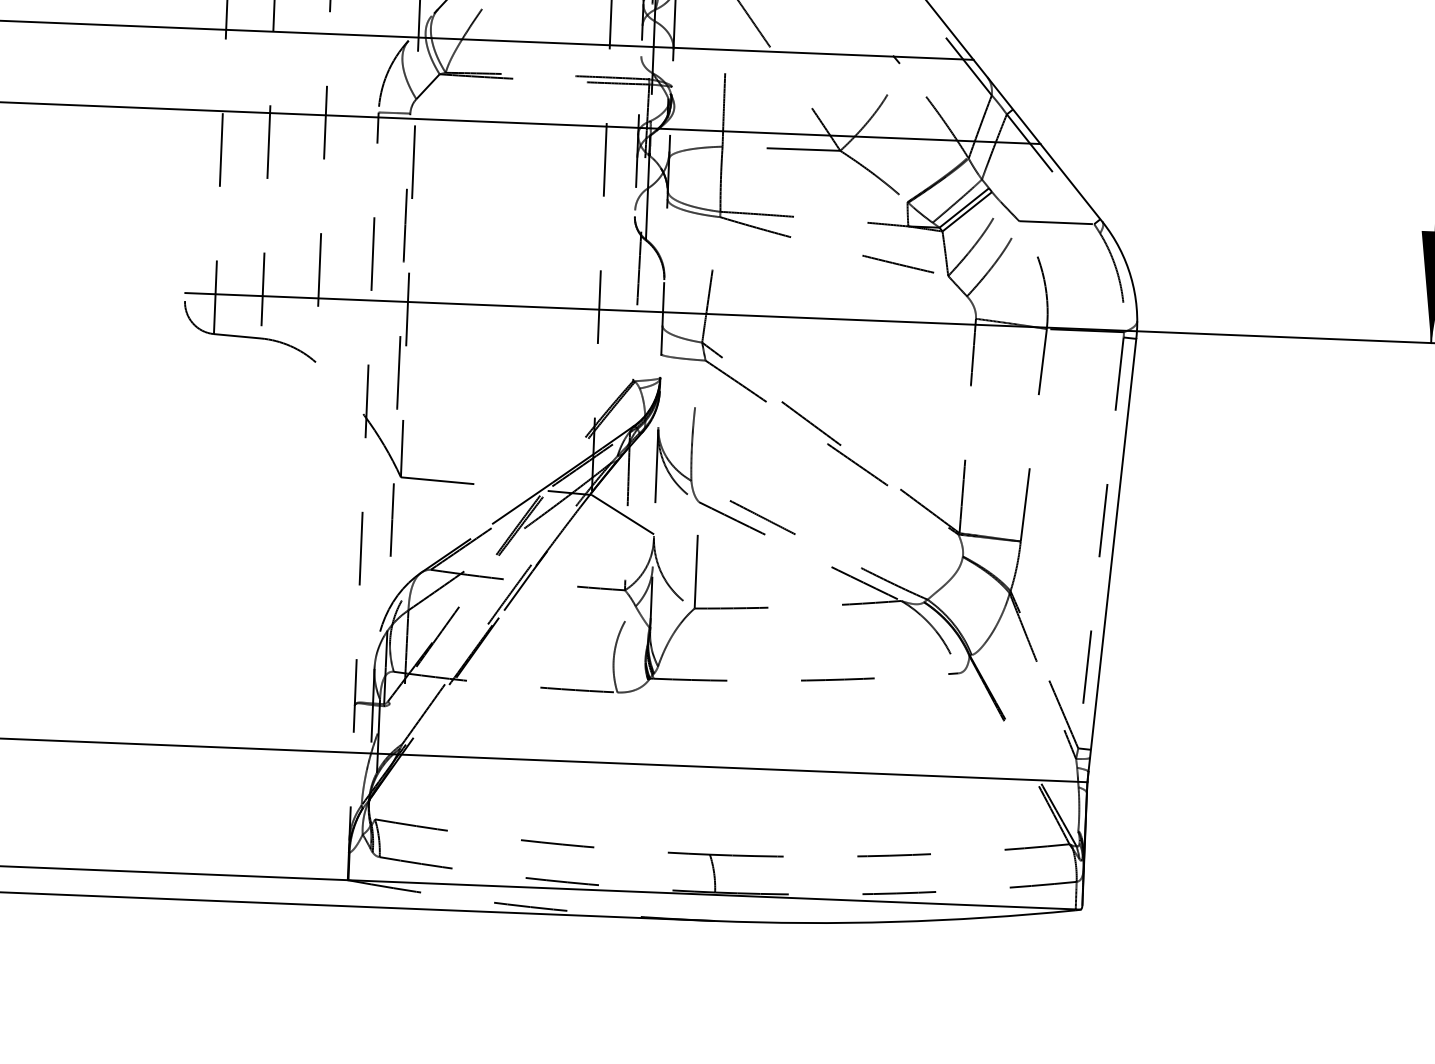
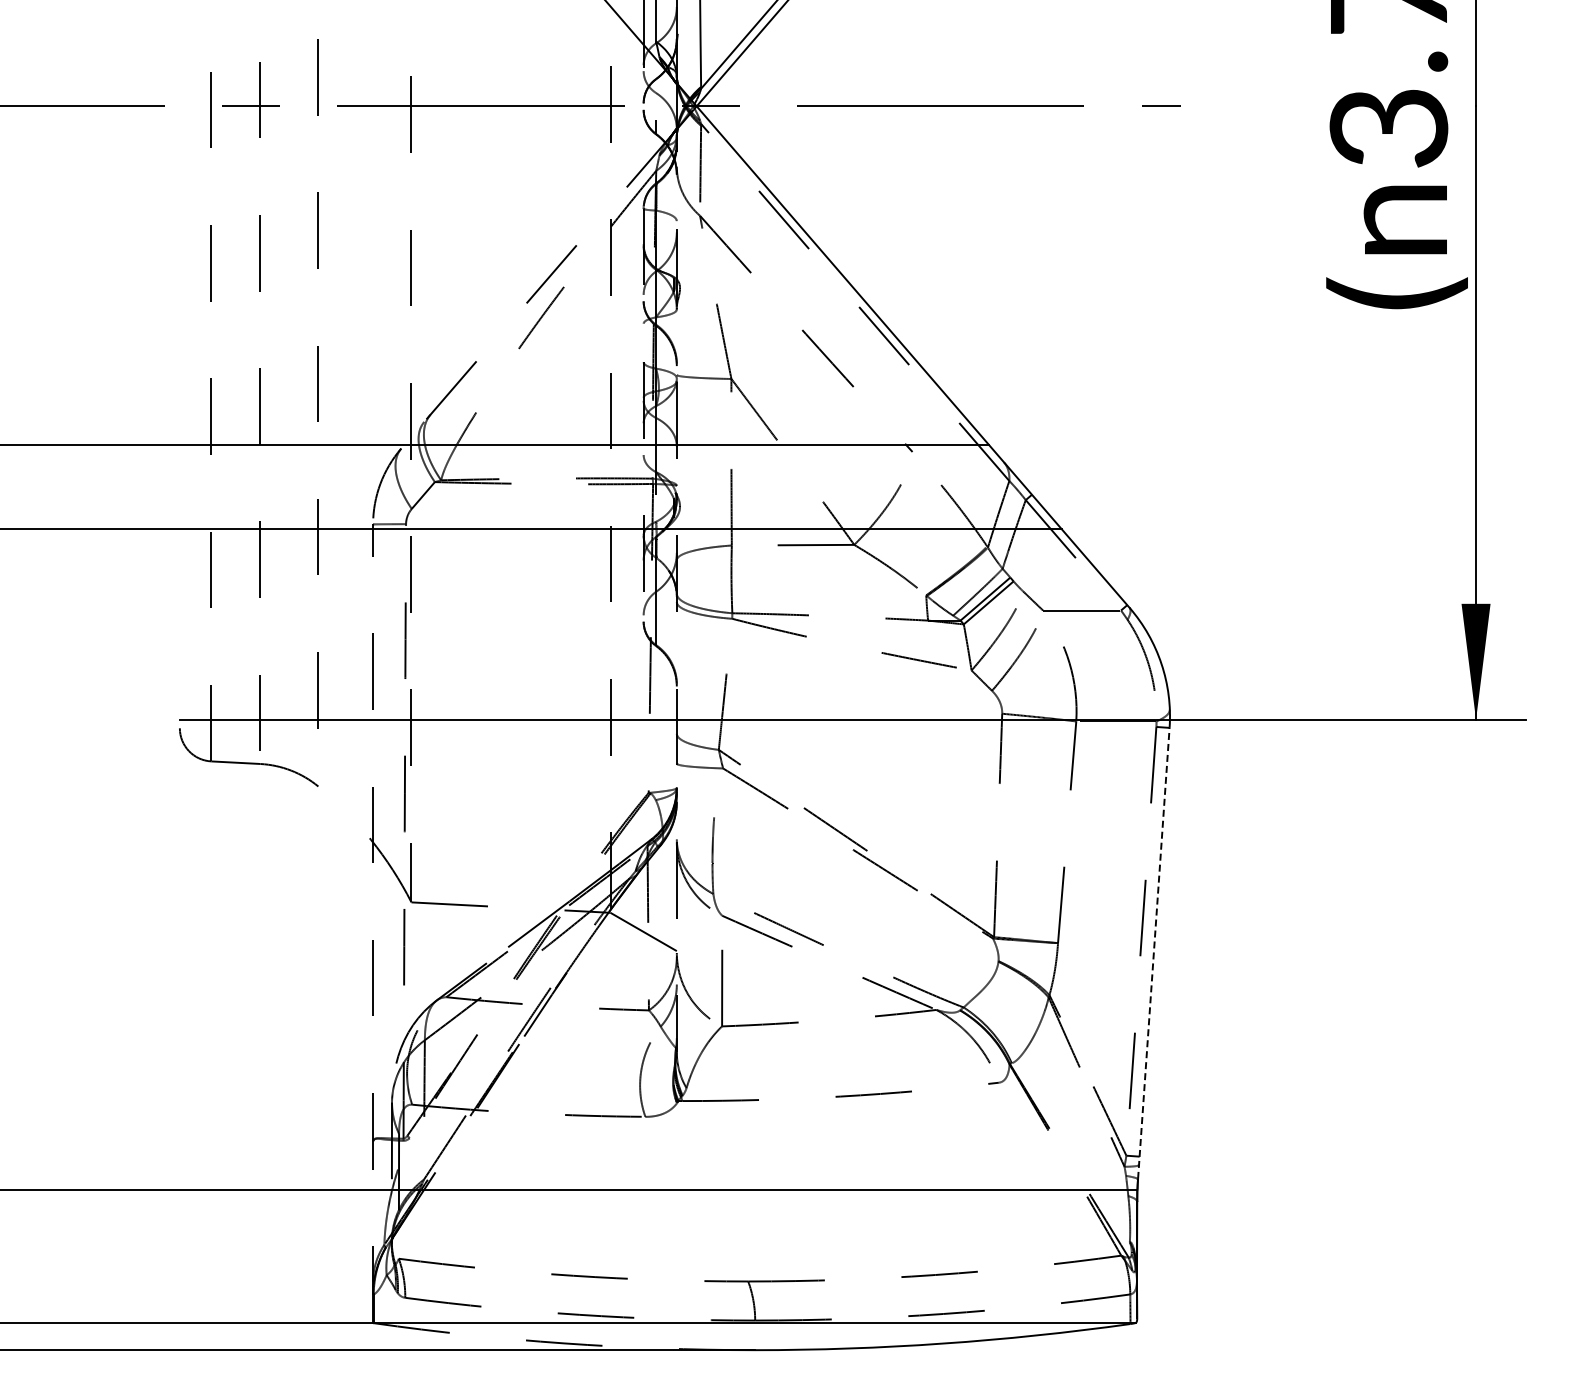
line: (1112, 554) -> (1153, 952), solid -> dashed

